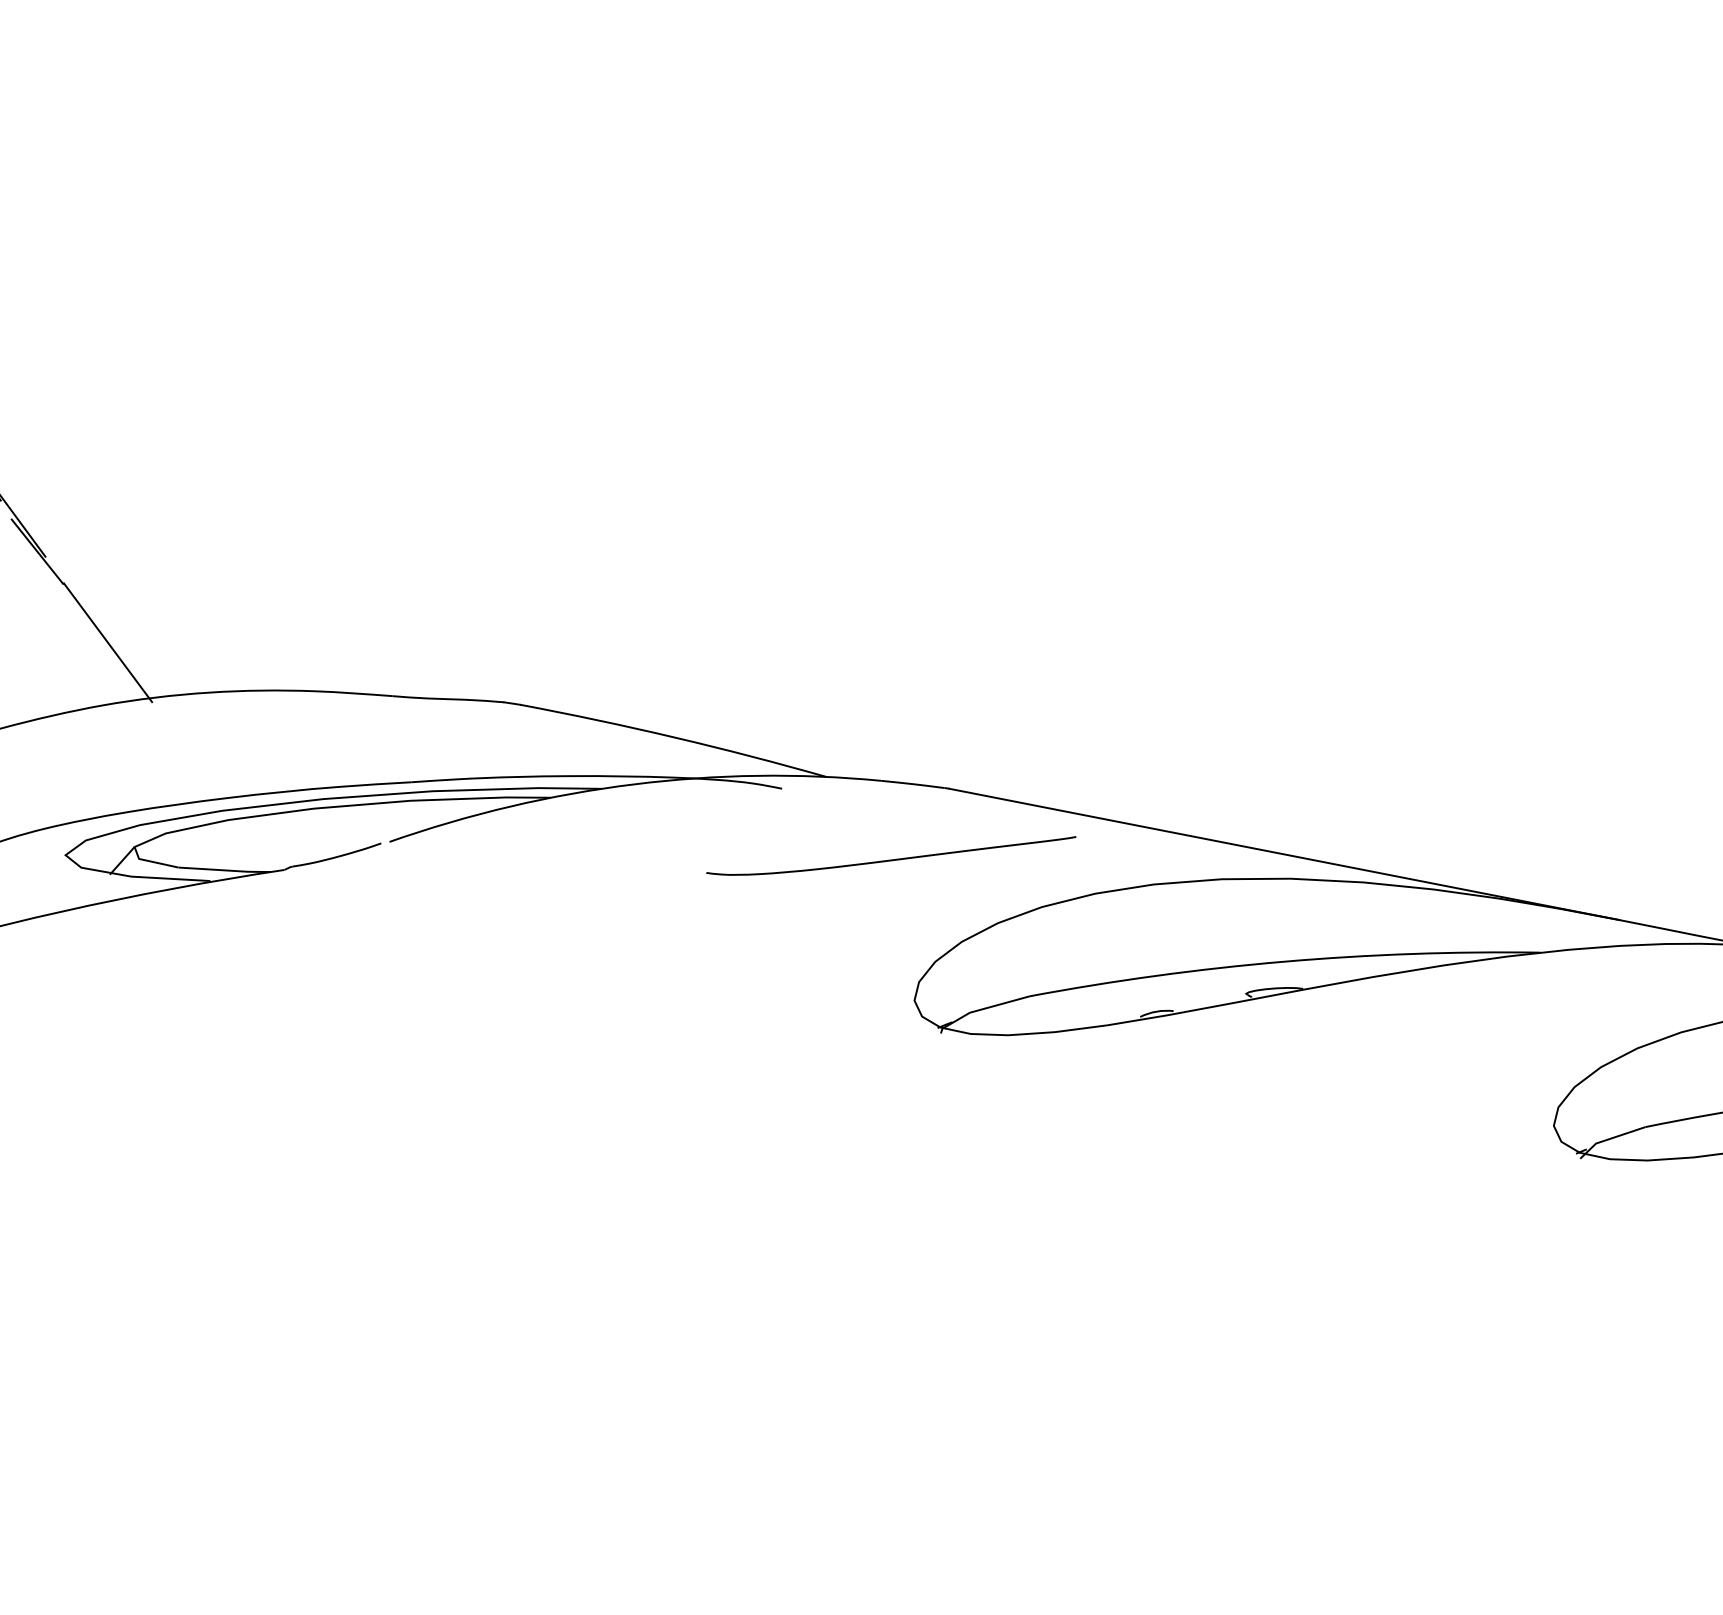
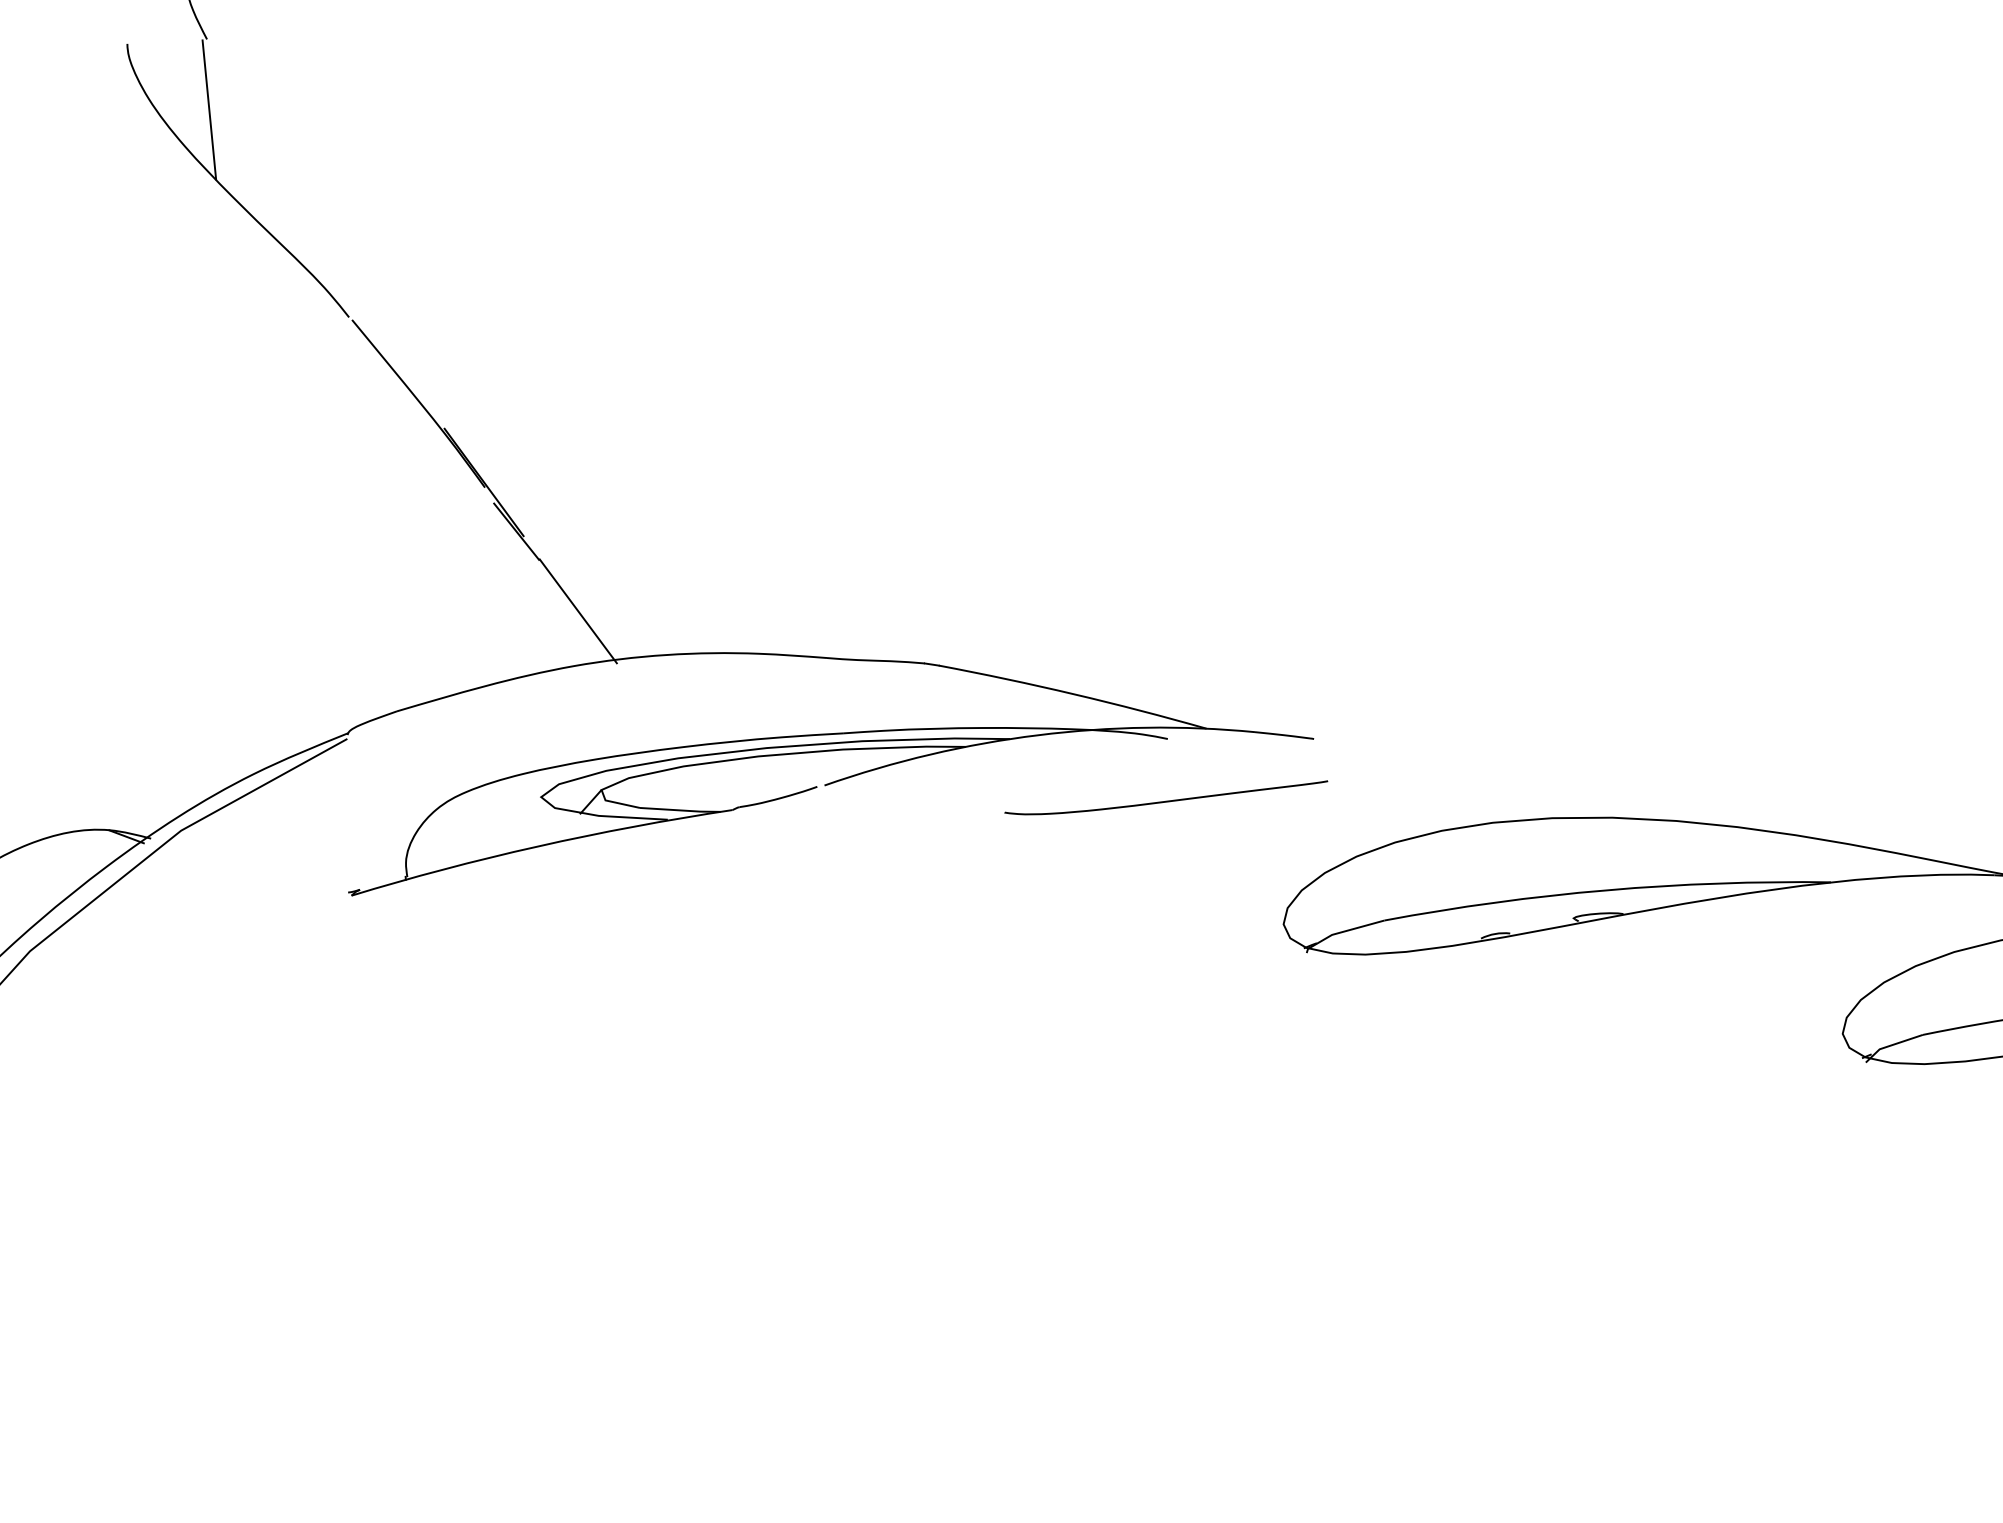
line: (1284, 854) -> (1607, 796), removed
curve: (891, 859) -> (1166, 800), moved

